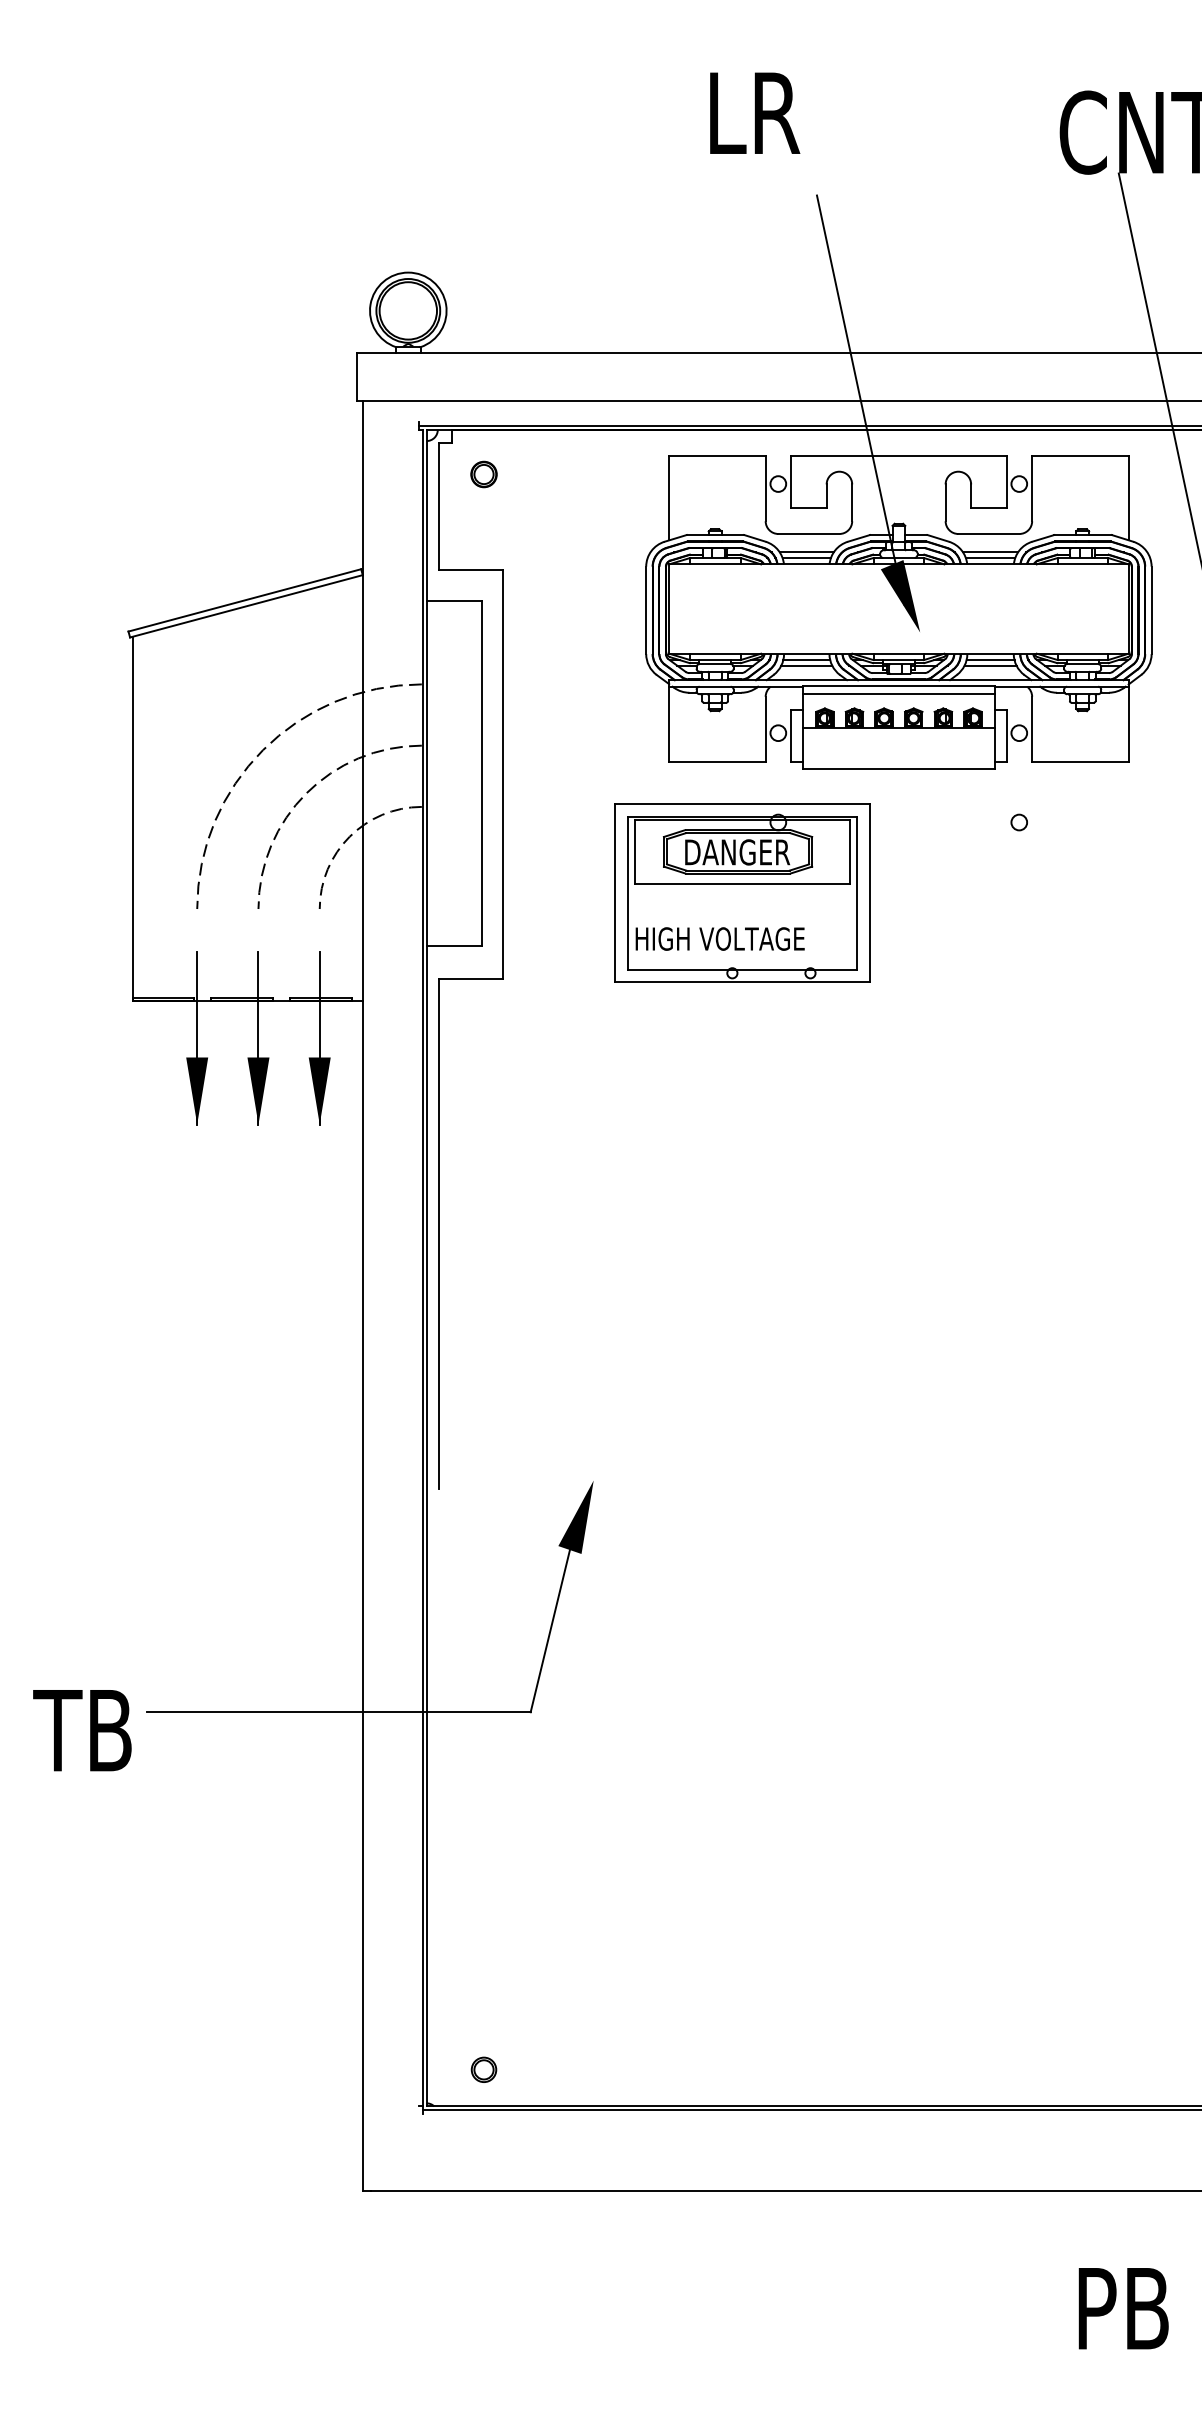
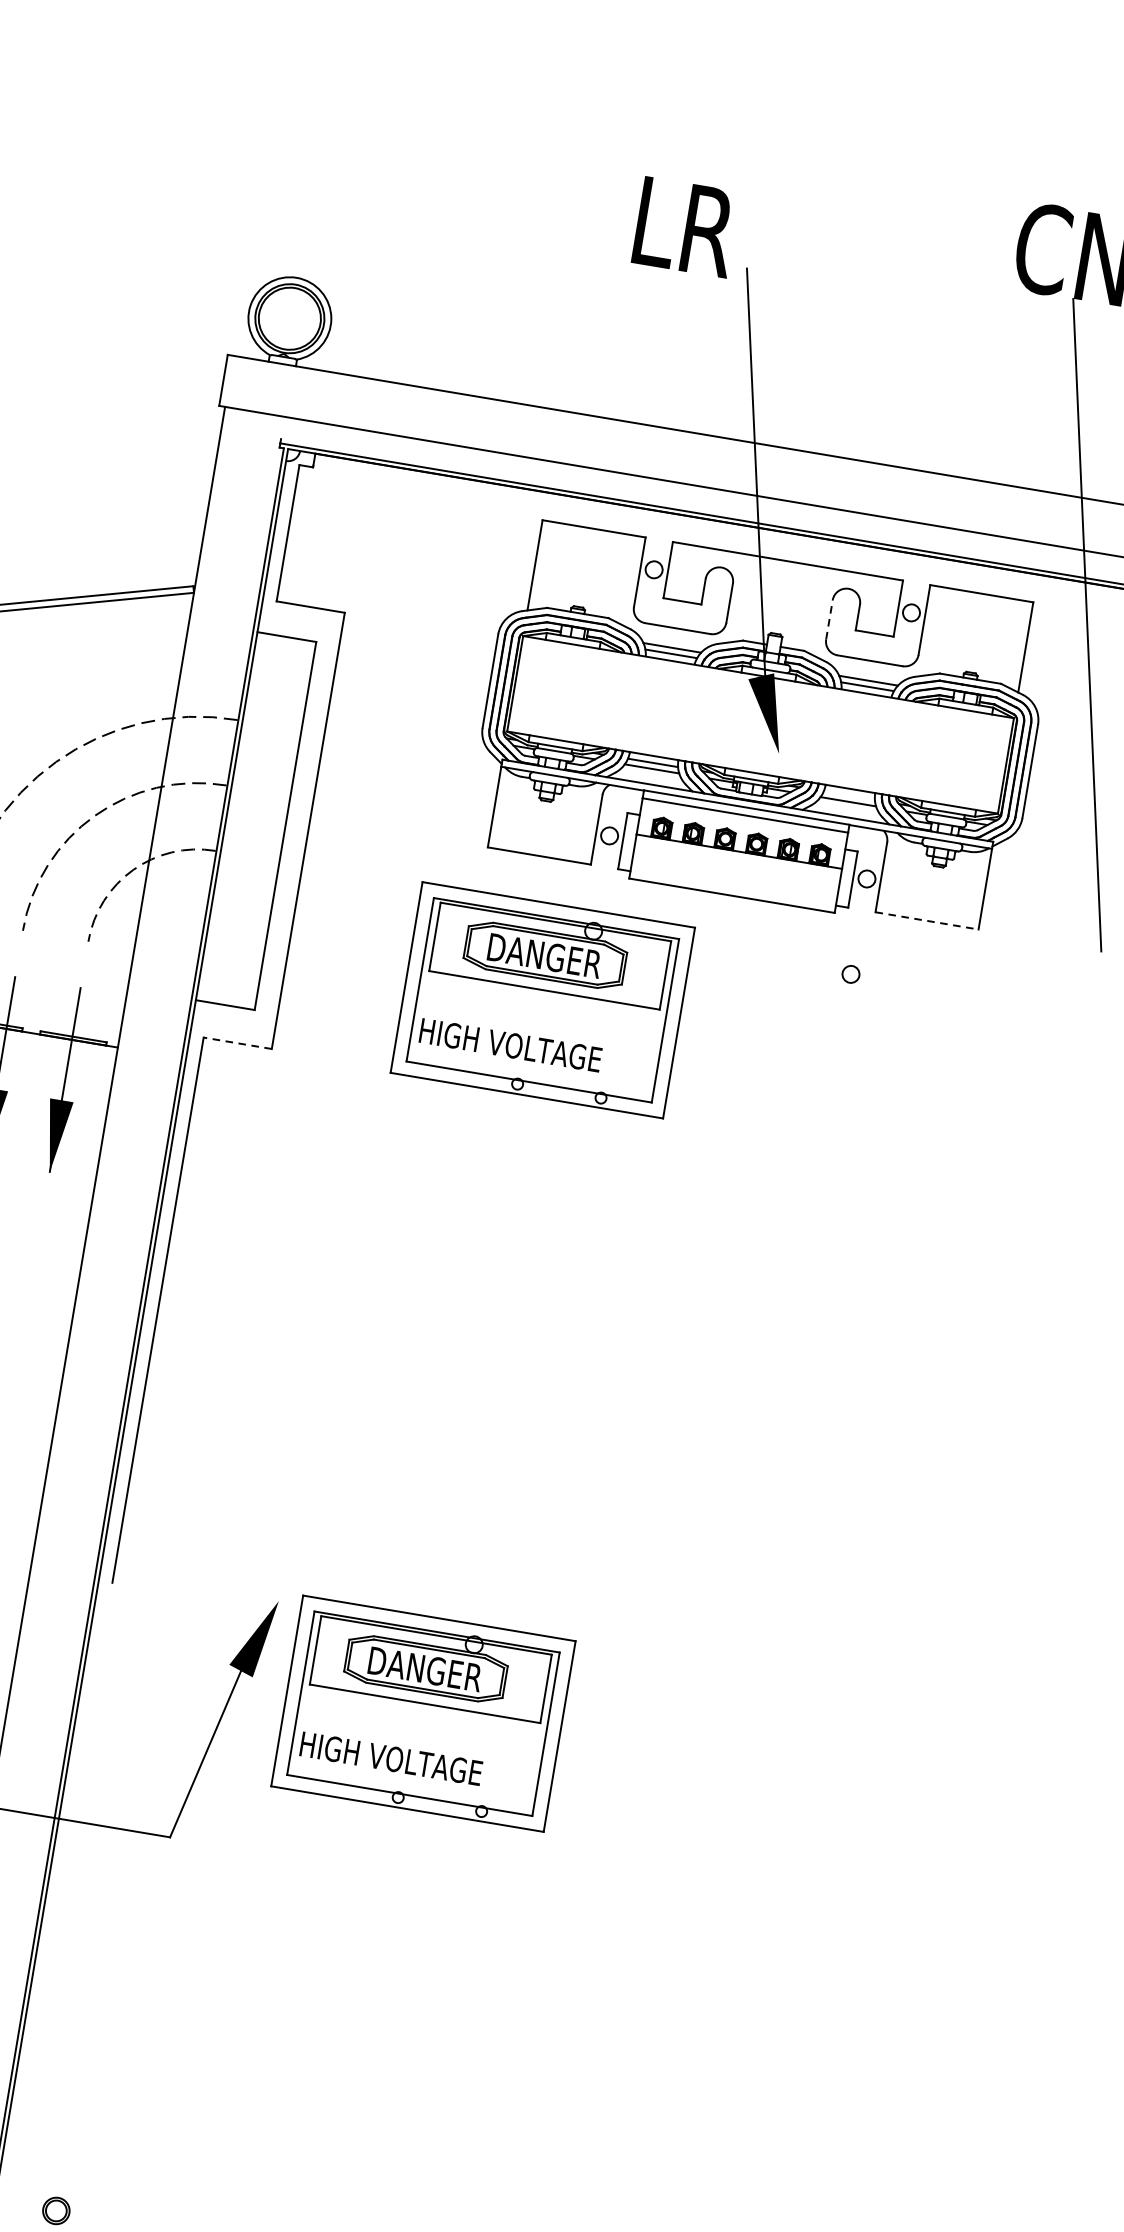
text: (755, 112) -> (686, 226), moved
part: (483, 474) -> (340, 506), removed
line: (945, 502) -> (829, 619), solid -> dashed
line: (990, 660) -> (849, 796), removed
line: (1080, 762) -> (927, 921), solid -> dashed
line: (471, 978) -> (238, 1043), solid -> dashed
part: (742, 1560) -> (423, 1713), added

